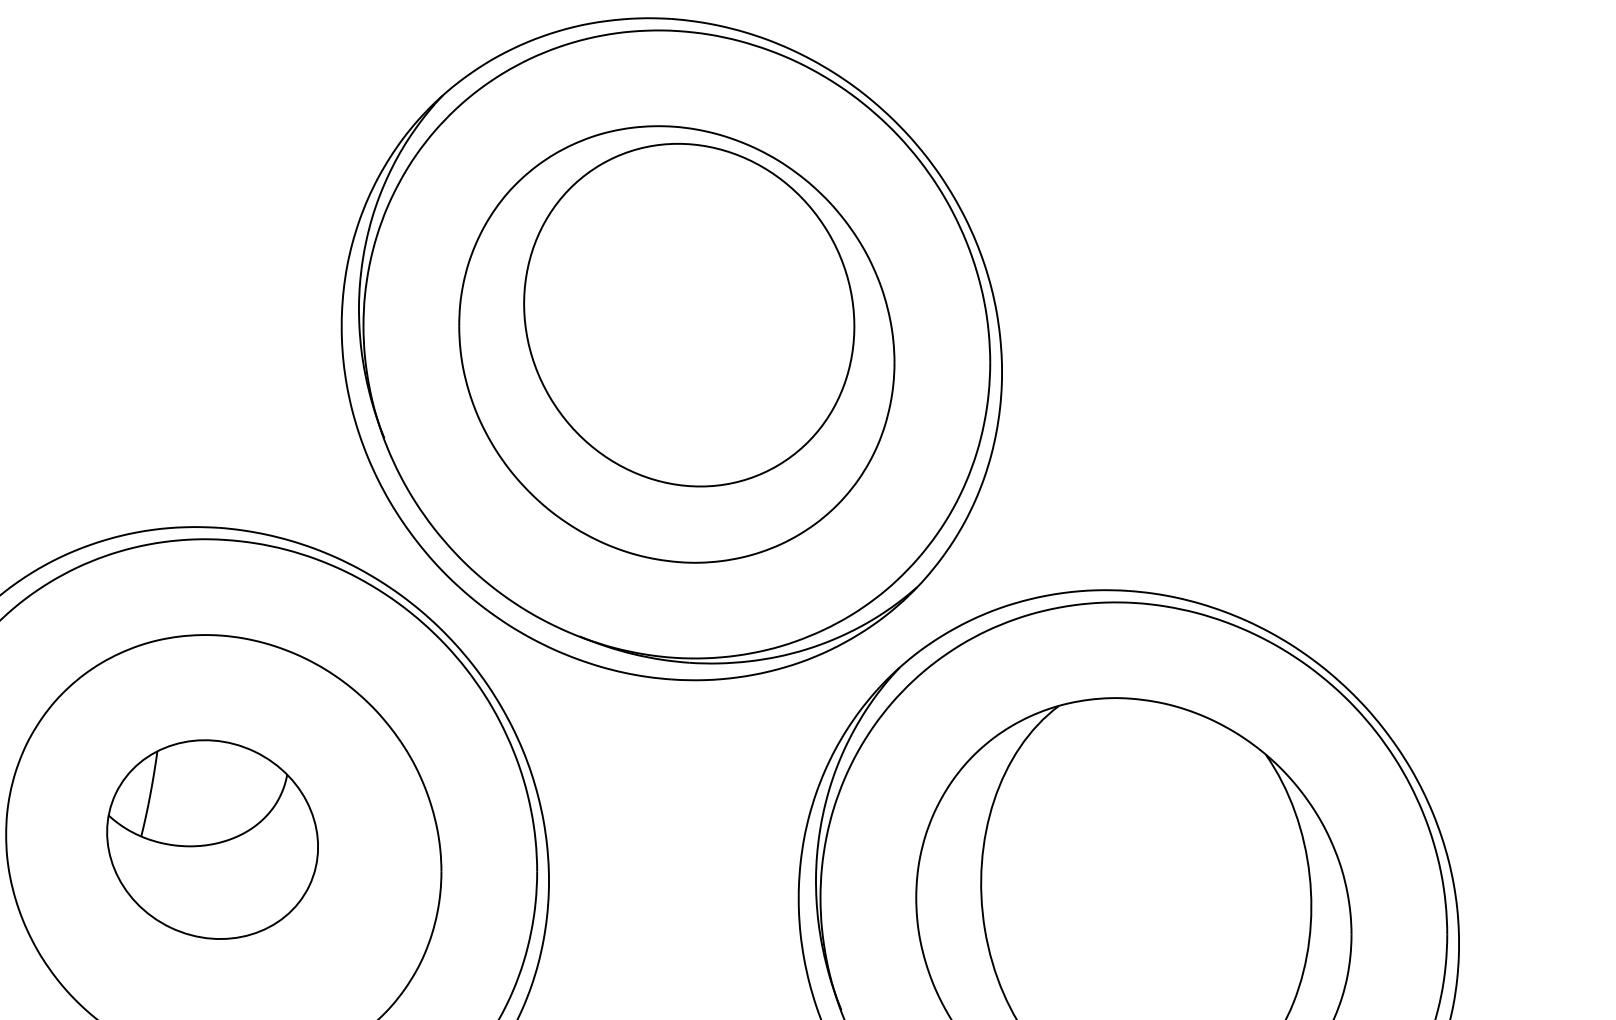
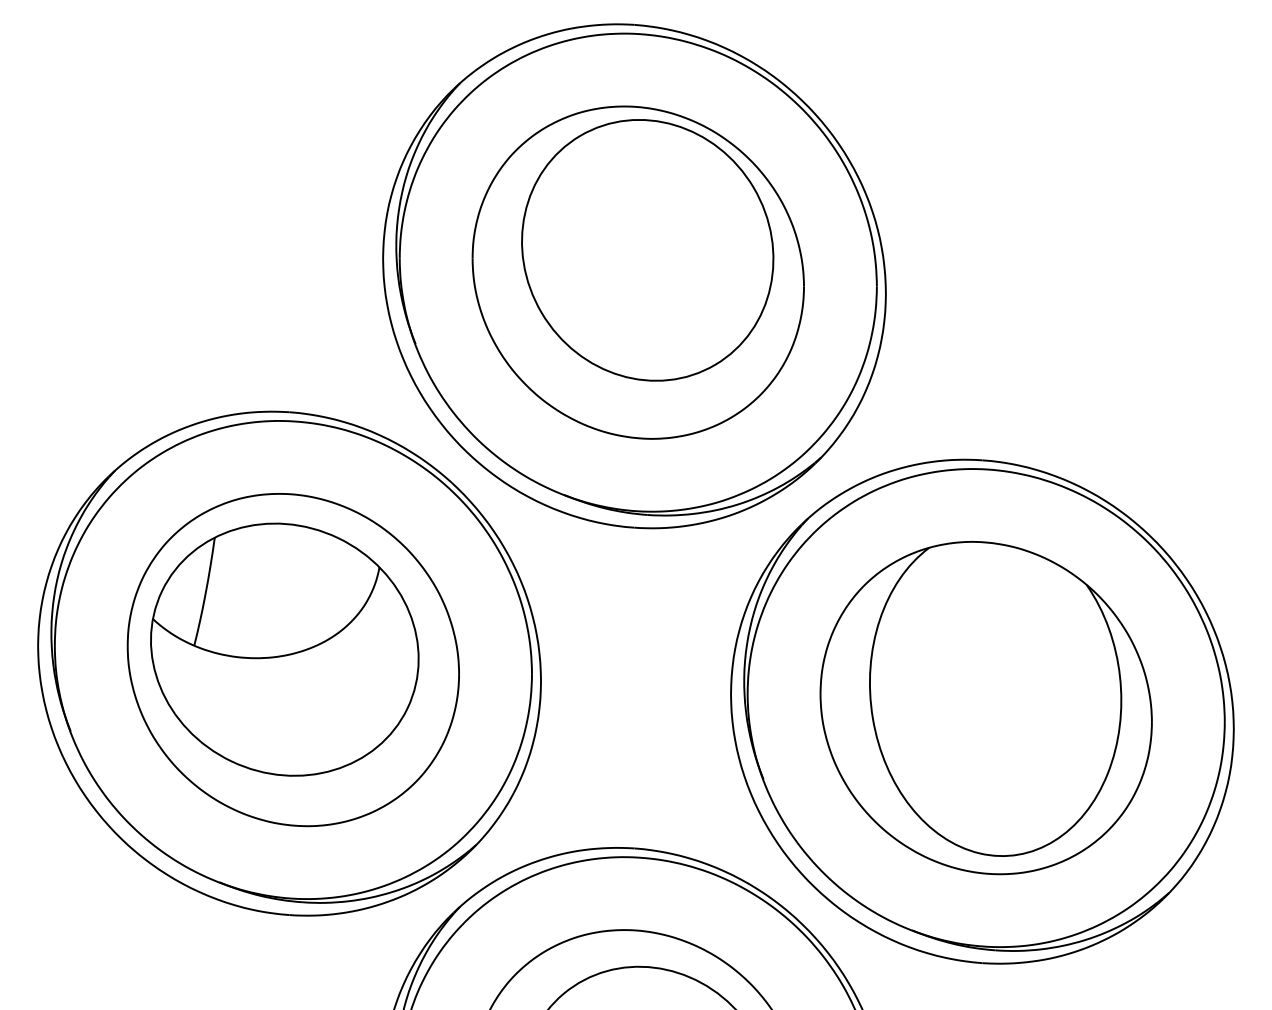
part: (212, 839) -> (284, 649), size x1.67

